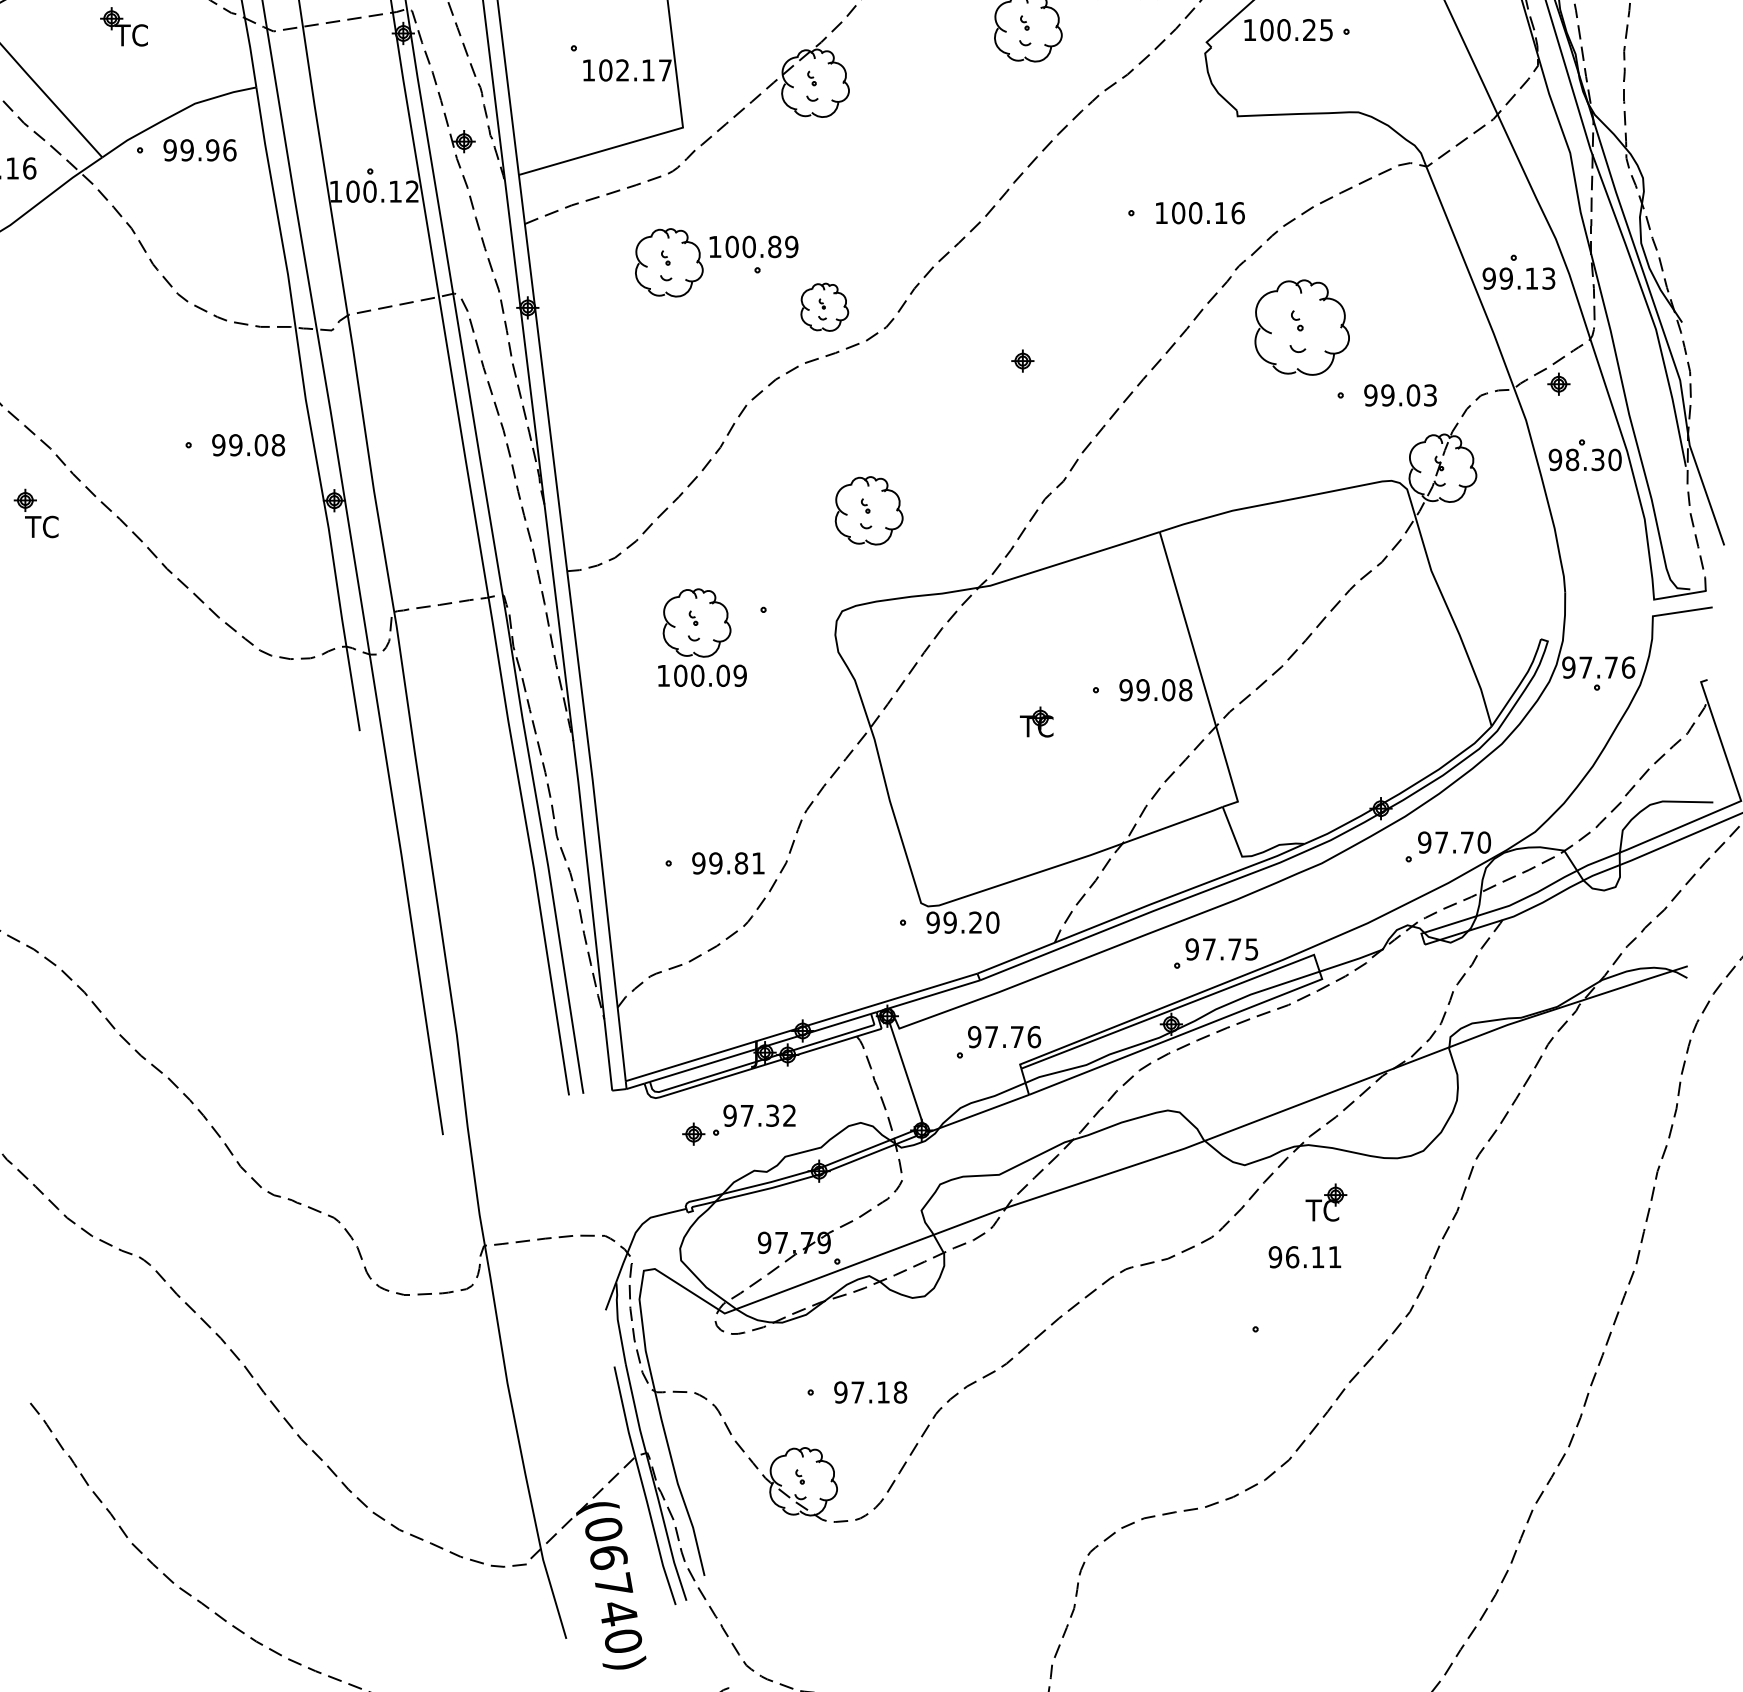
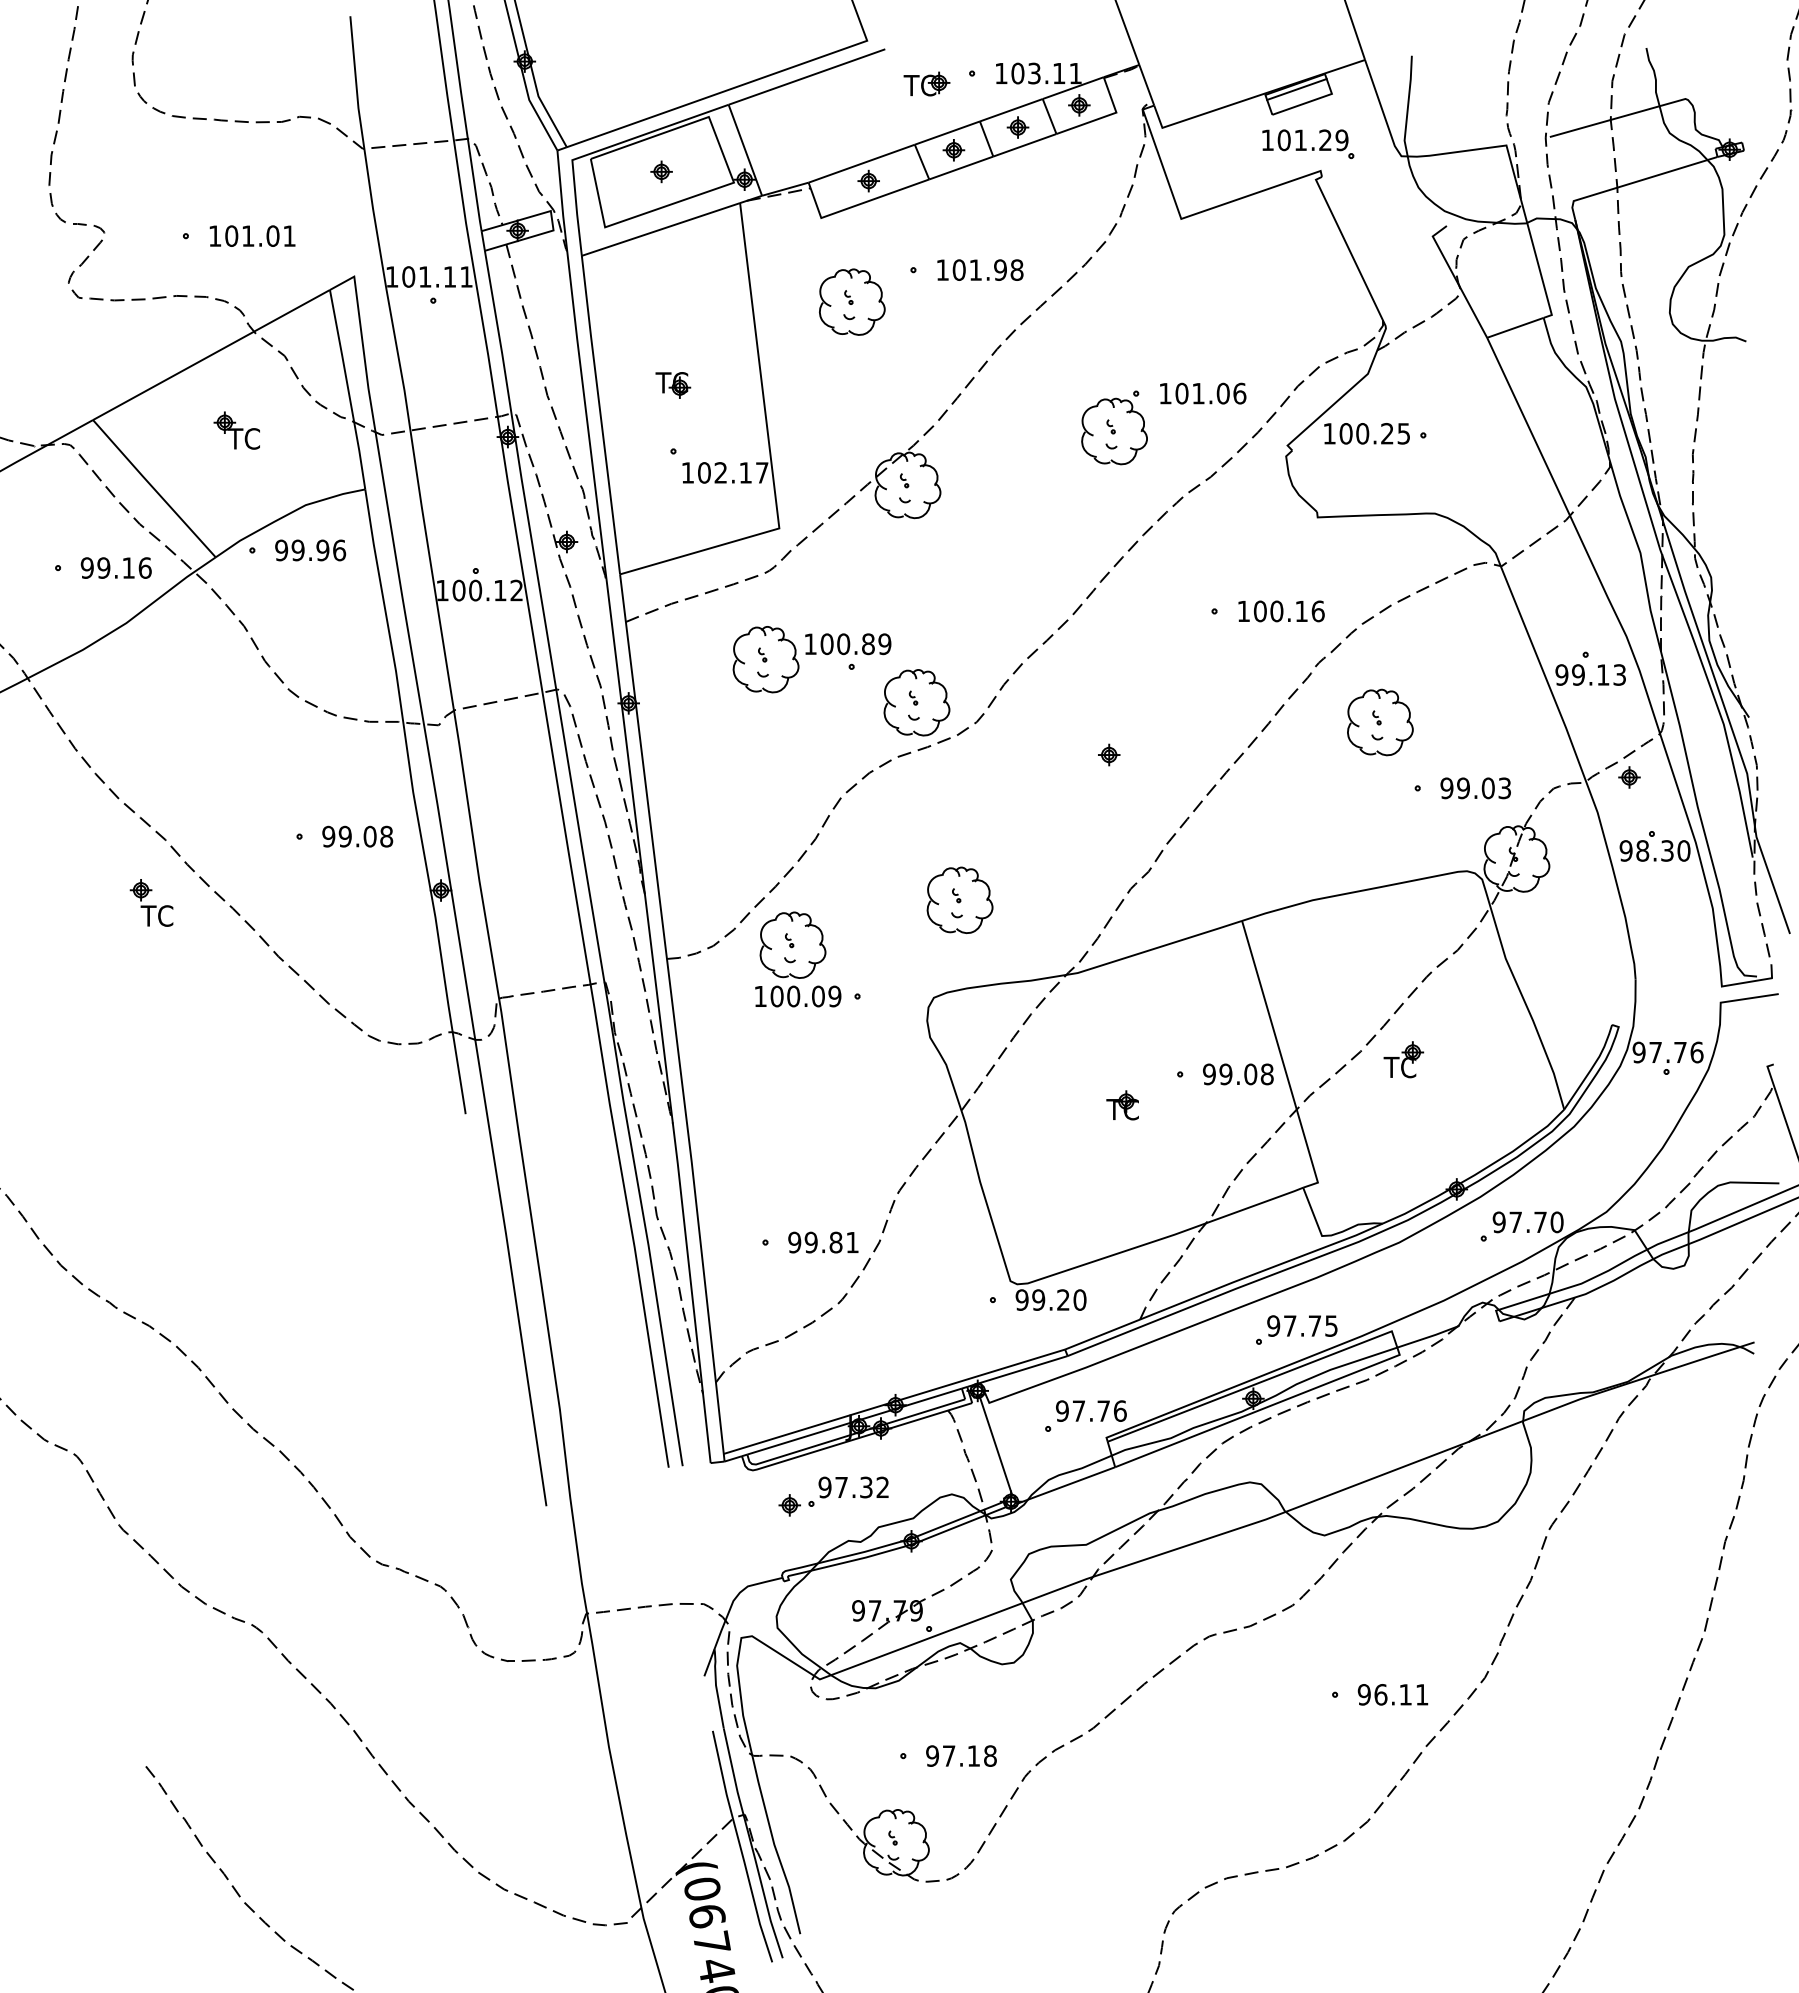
part: (824, 306) -> (916, 702), size x1.43
part: (1302, 327) -> (1380, 722), size x0.71
part: (702, 637) -> (798, 959), moved
part: (1326, 1202) -> (1403, 1059), moved
text: (1304, 1256) -> (1392, 1694), moved

